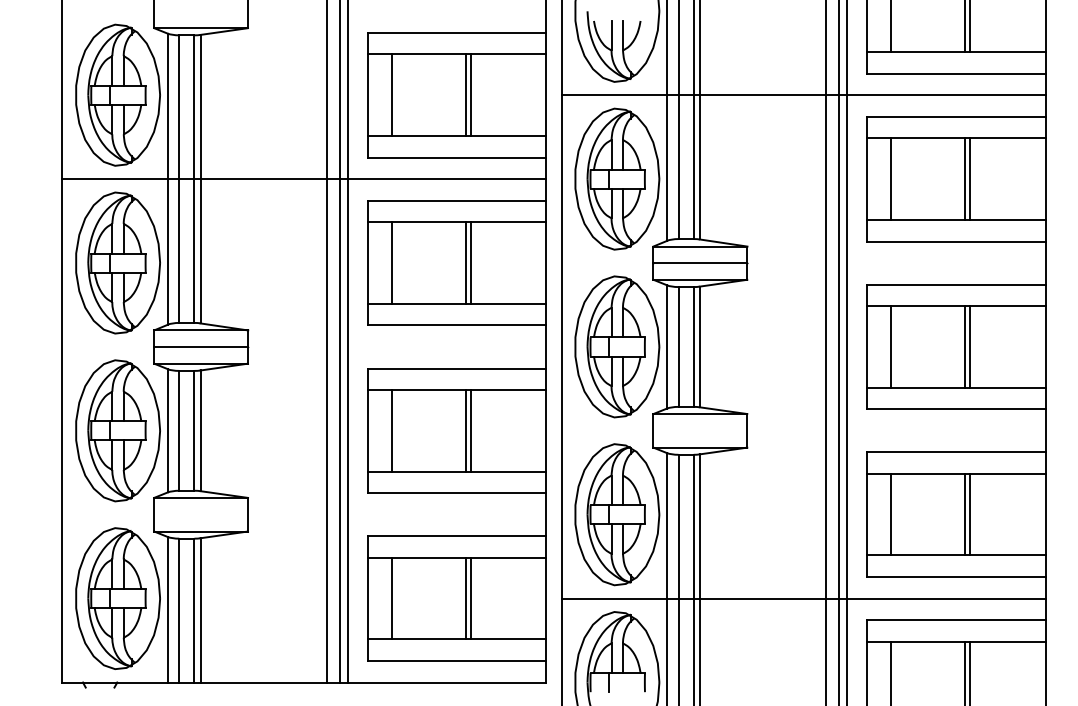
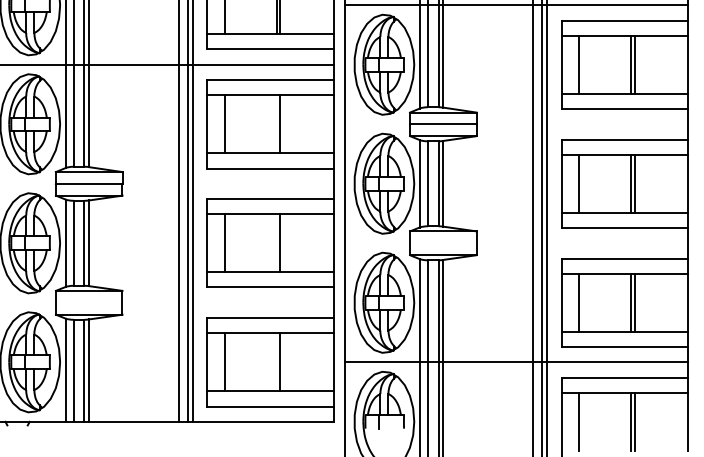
line: (466, 262) -> (277, 123), removed
line: (466, 430) -> (277, 243), removed
line: (466, 598) -> (277, 362), removed

